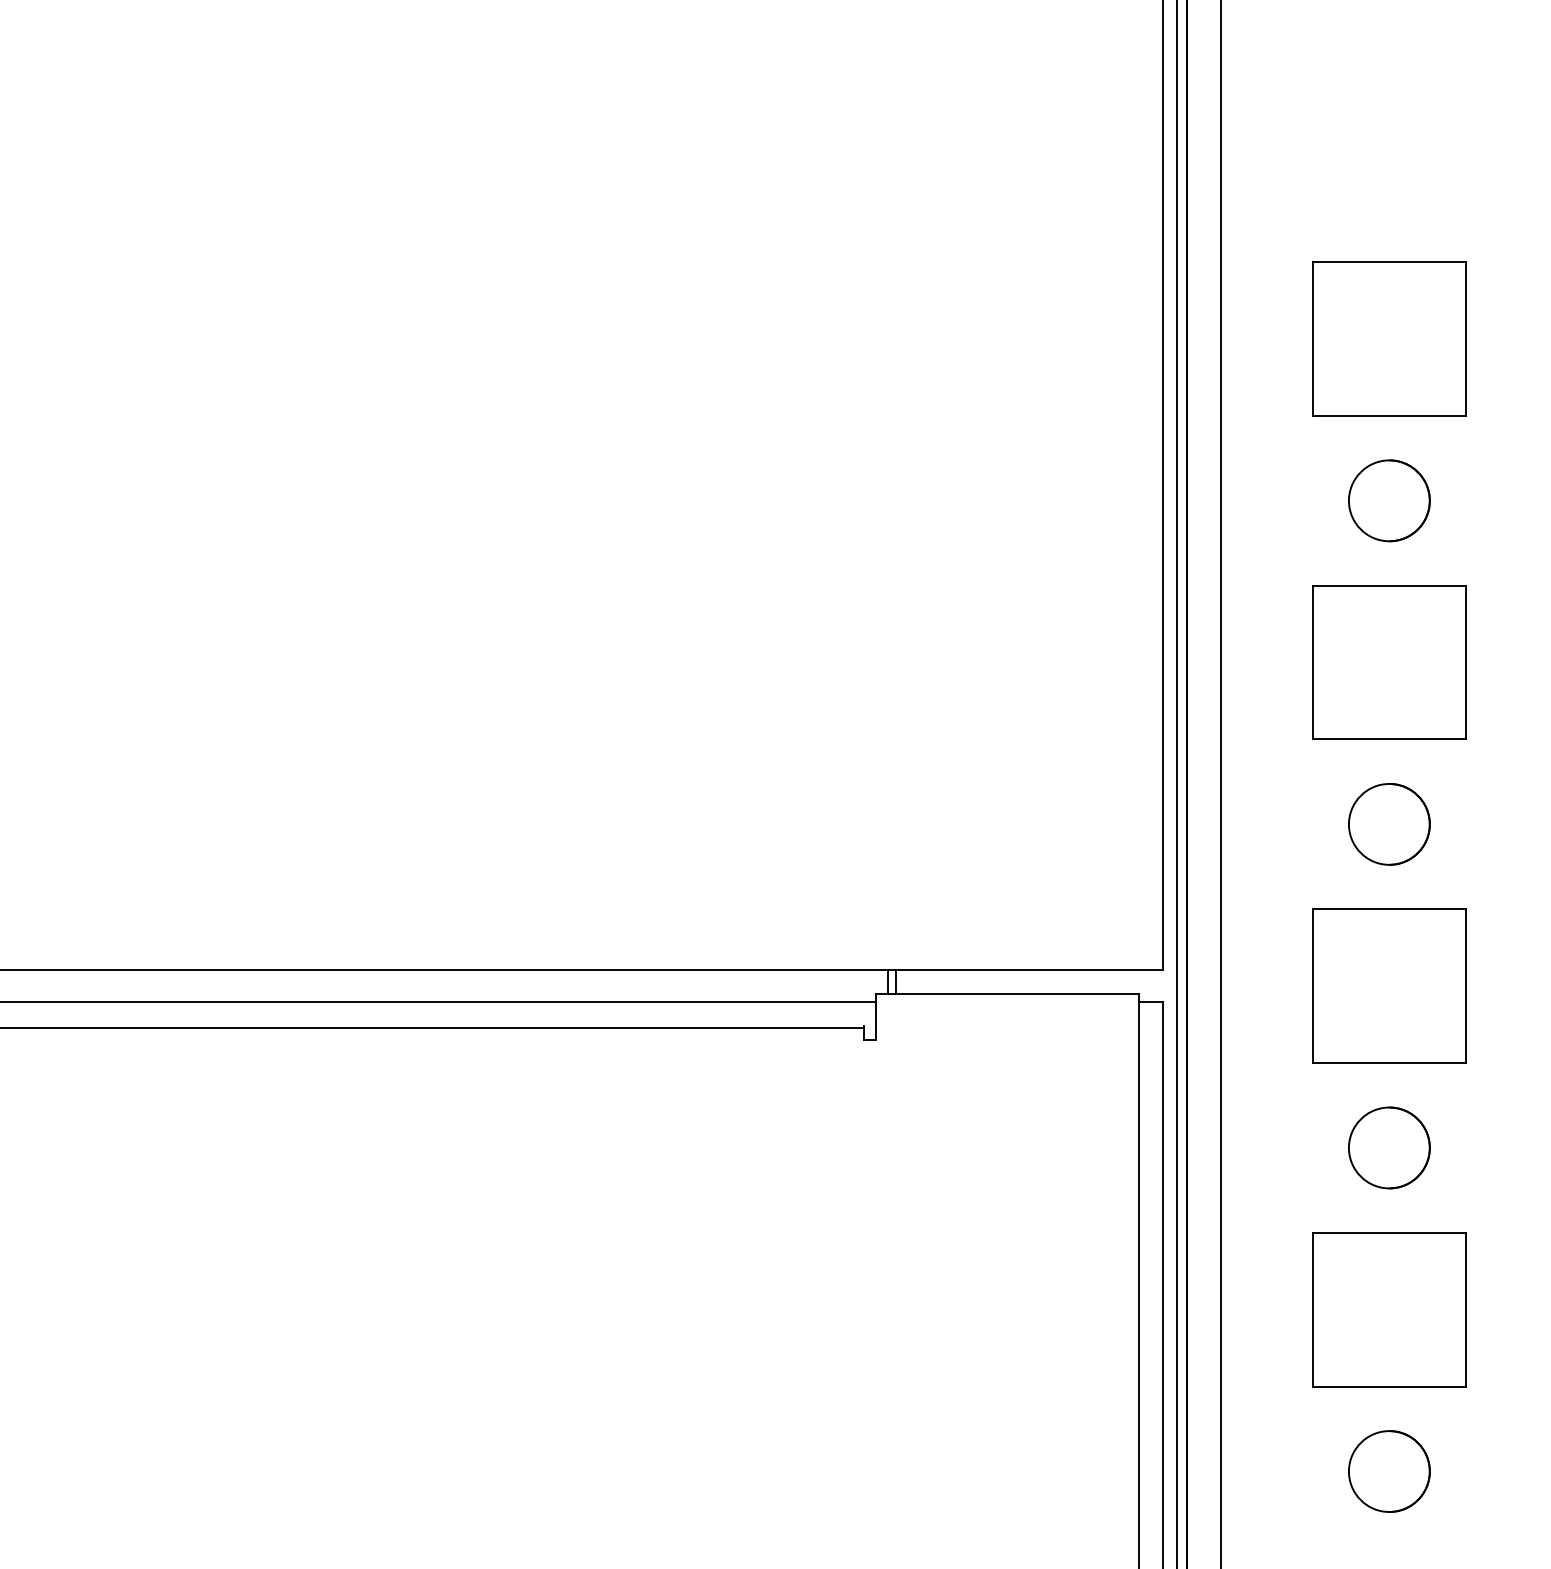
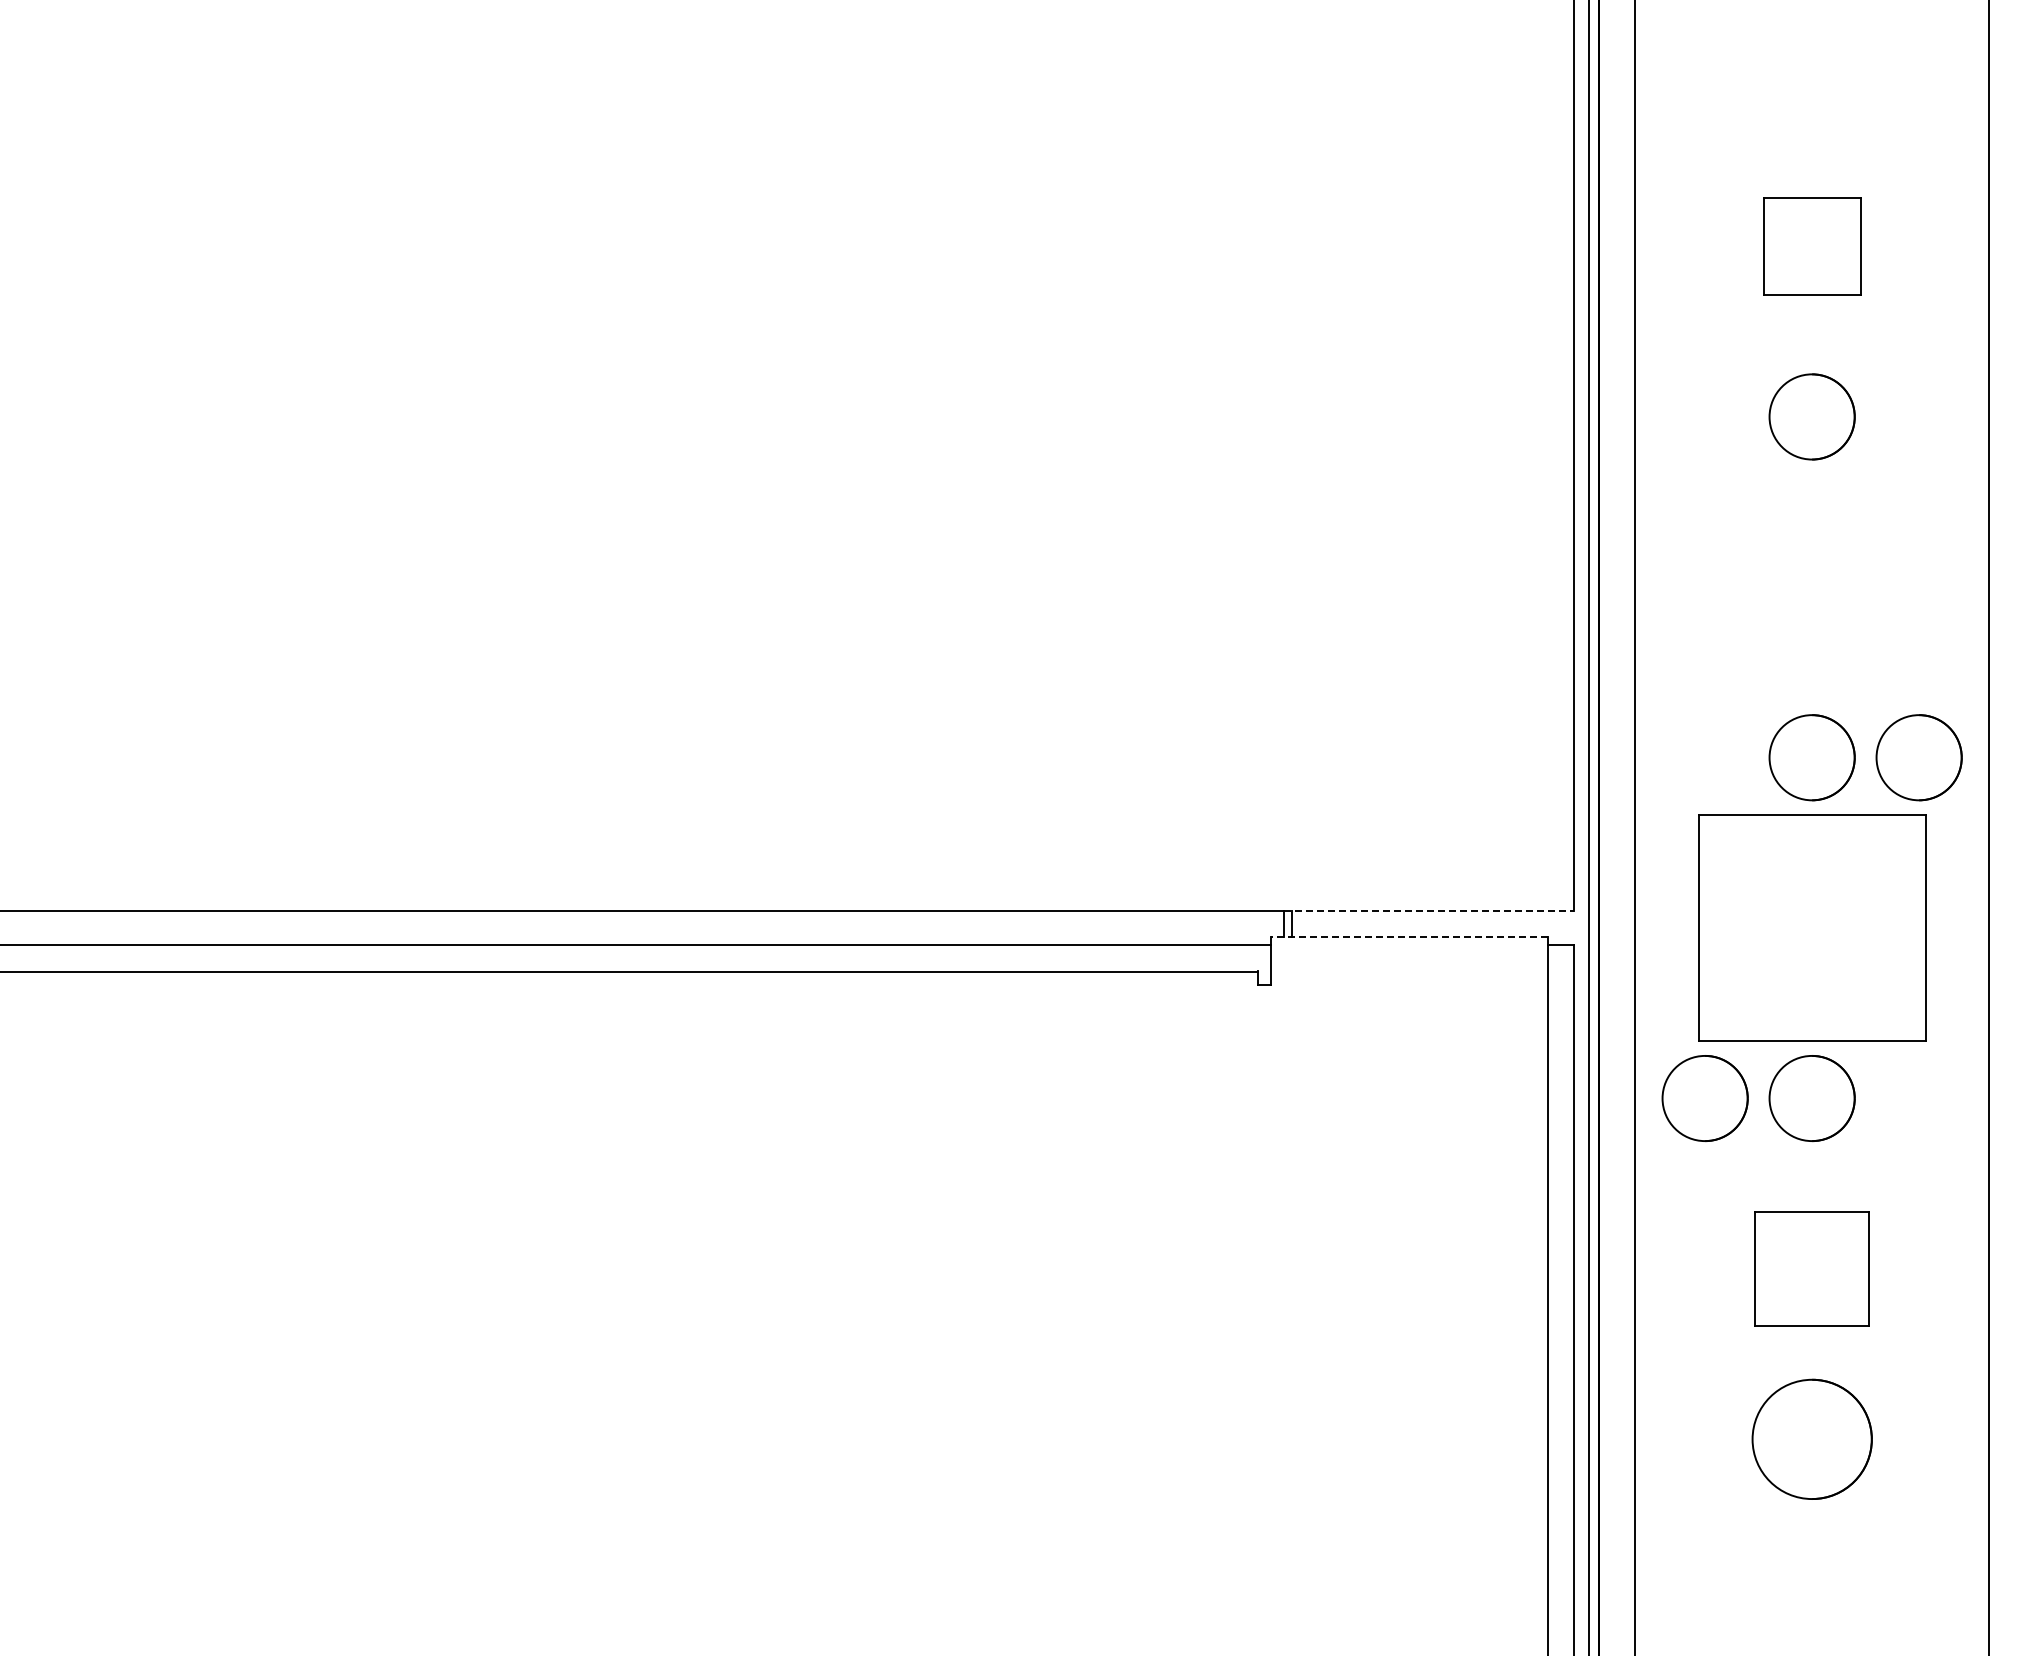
part: (1388, 338) -> (1811, 246), size x0.6
part: (1388, 661) -> (1811, 586), removed
circle: (1490, 824) -> (1918, 757), added
line: (1025, 970) -> (1428, 911), solid -> dashed
part: (1388, 985) -> (1811, 927), size x1.4
line: (1007, 994) -> (1409, 936), solid -> dashed
circle: (1287, 1147) -> (1704, 1098), added
part: (1388, 1309) -> (1811, 1268), size x0.7
circle: (1388, 1470) -> (1811, 1438), size x1.4

